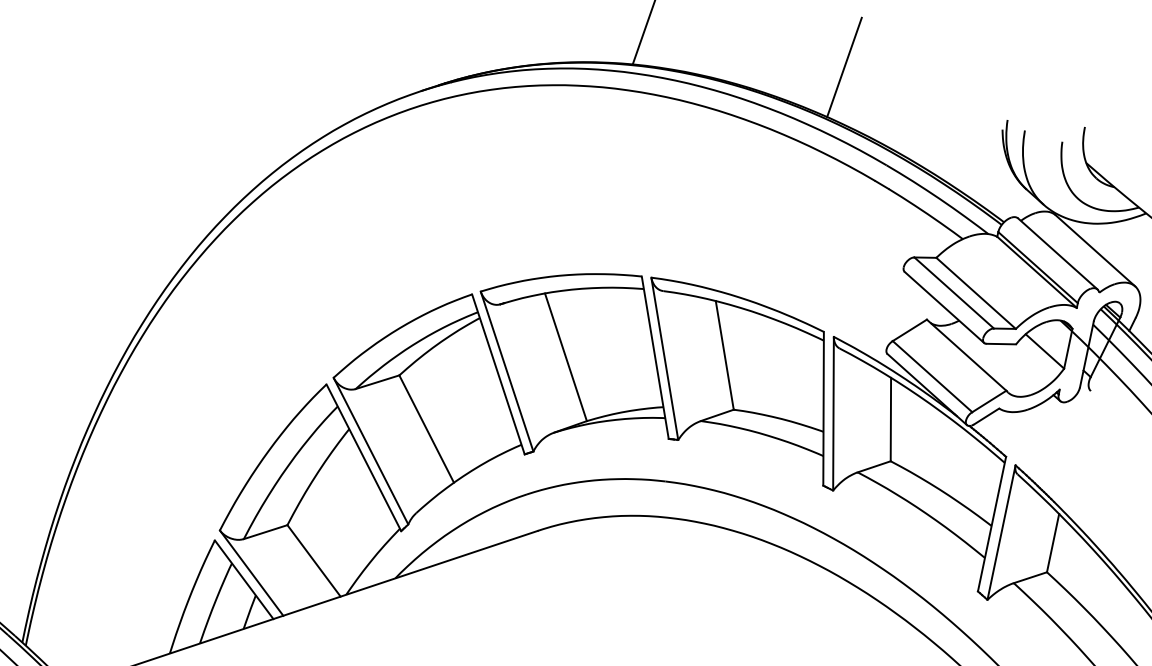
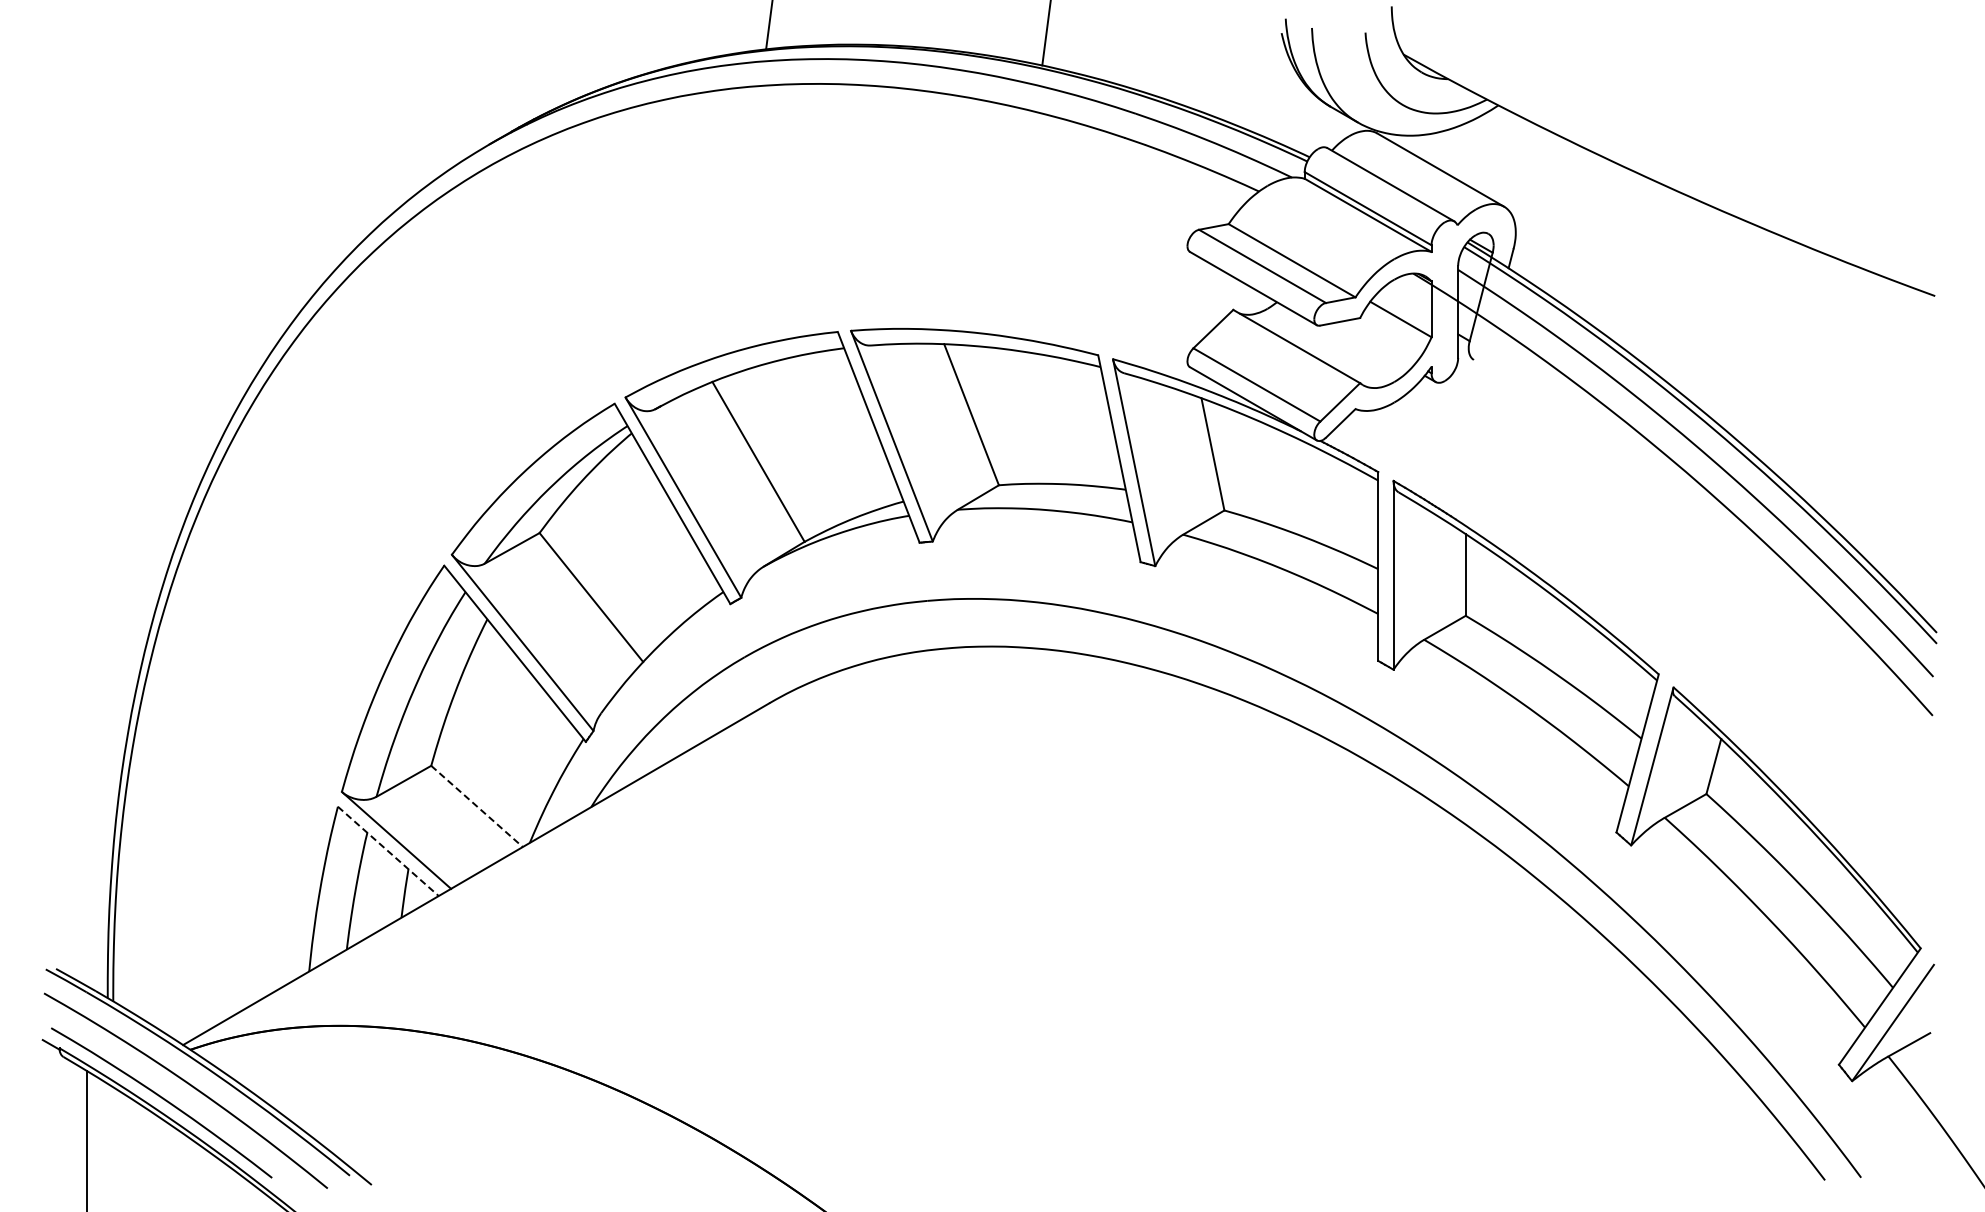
line: (314, 561) -> (477, 806), solid -> dashed
line: (244, 579) -> (388, 851), solid -> dashed

